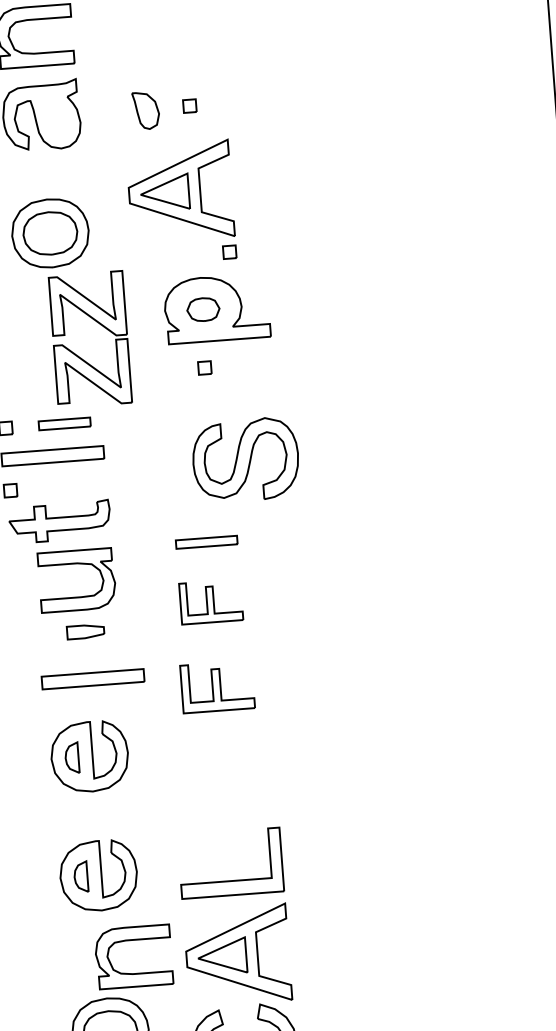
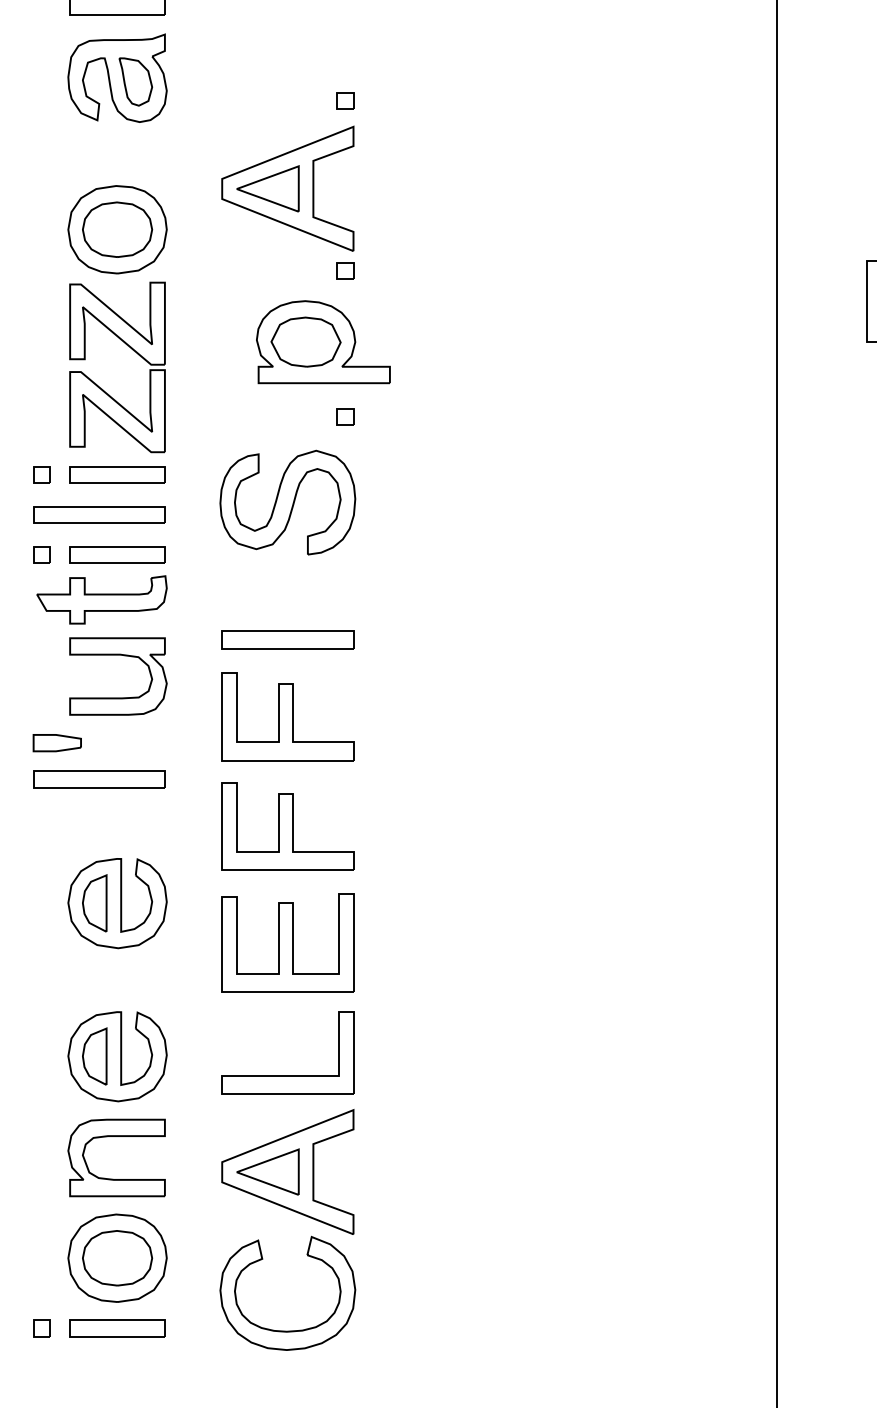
part: (189, 105) -> (345, 100), moved
part: (145, 110) -> (135, 81), moved
part: (202, 309) -> (305, 341), size x1.67
part: (101, 326) -> (133, 351), moved
part: (205, 367) -> (345, 416), moved
part: (64, 423) -> (117, 474), size x1.43
part: (245, 459) -> (287, 502), moved
part: (69, 485) -> (117, 554), added
part: (206, 541) -> (287, 639), size x1.67
part: (210, 601) -> (287, 716), size x1.67
part: (85, 632) -> (56, 743), moved
part: (93, 679) -> (99, 779), moved
part: (217, 687) -> (287, 826), size x1.43
part: (71, 758) -> (94, 903), size x1.43
part: (224, 777) -> (287, 942), added
part: (80, 876) -> (94, 1056), size x1.43
part: (132, 940) -> (116, 1136), moved

